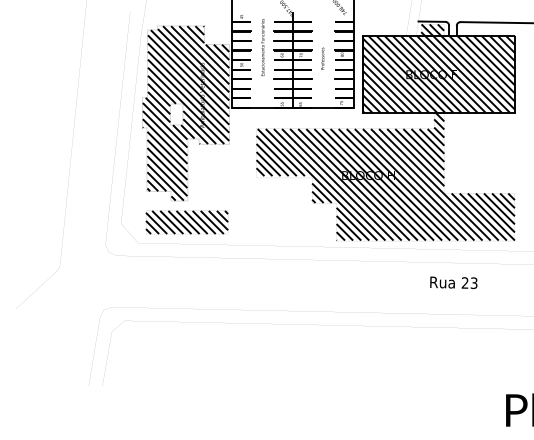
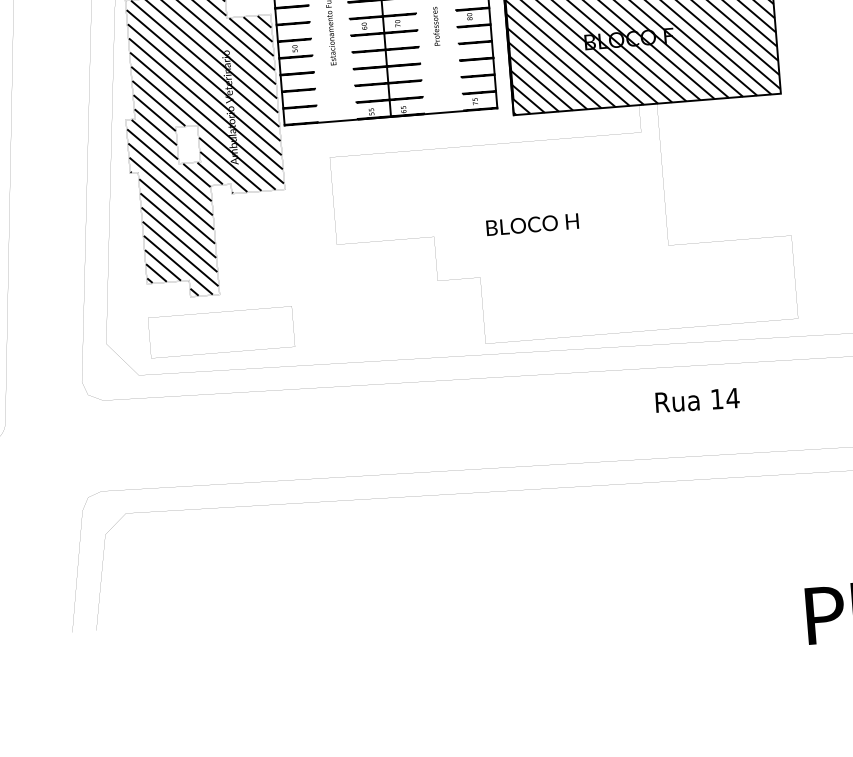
hatch: (385, 176) -> (562, 223), removed
hatch: (187, 222) -> (222, 332), removed
text: (469, 283) -> (724, 399), 23 -> 14

